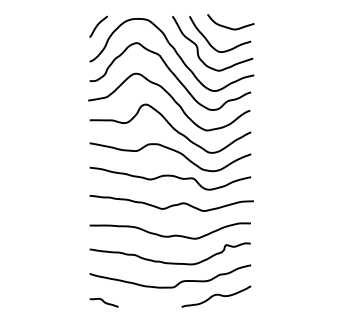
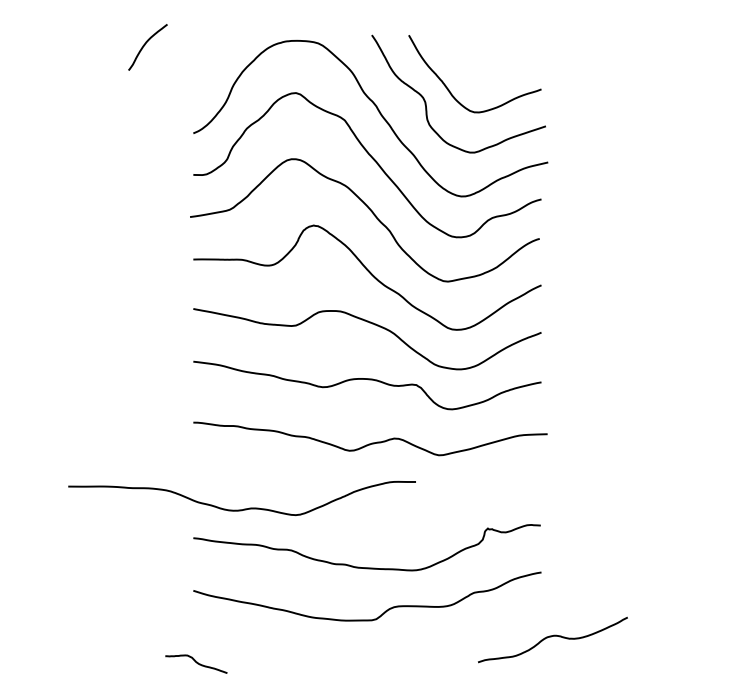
curve: (98, 25) -> (147, 44), moved
curve: (227, 26) -> (490, 57), removed
curve: (169, 235) -> (240, 508), moved
curve: (216, 295) -> (553, 637), moved
curve: (103, 302) -> (195, 663), moved

